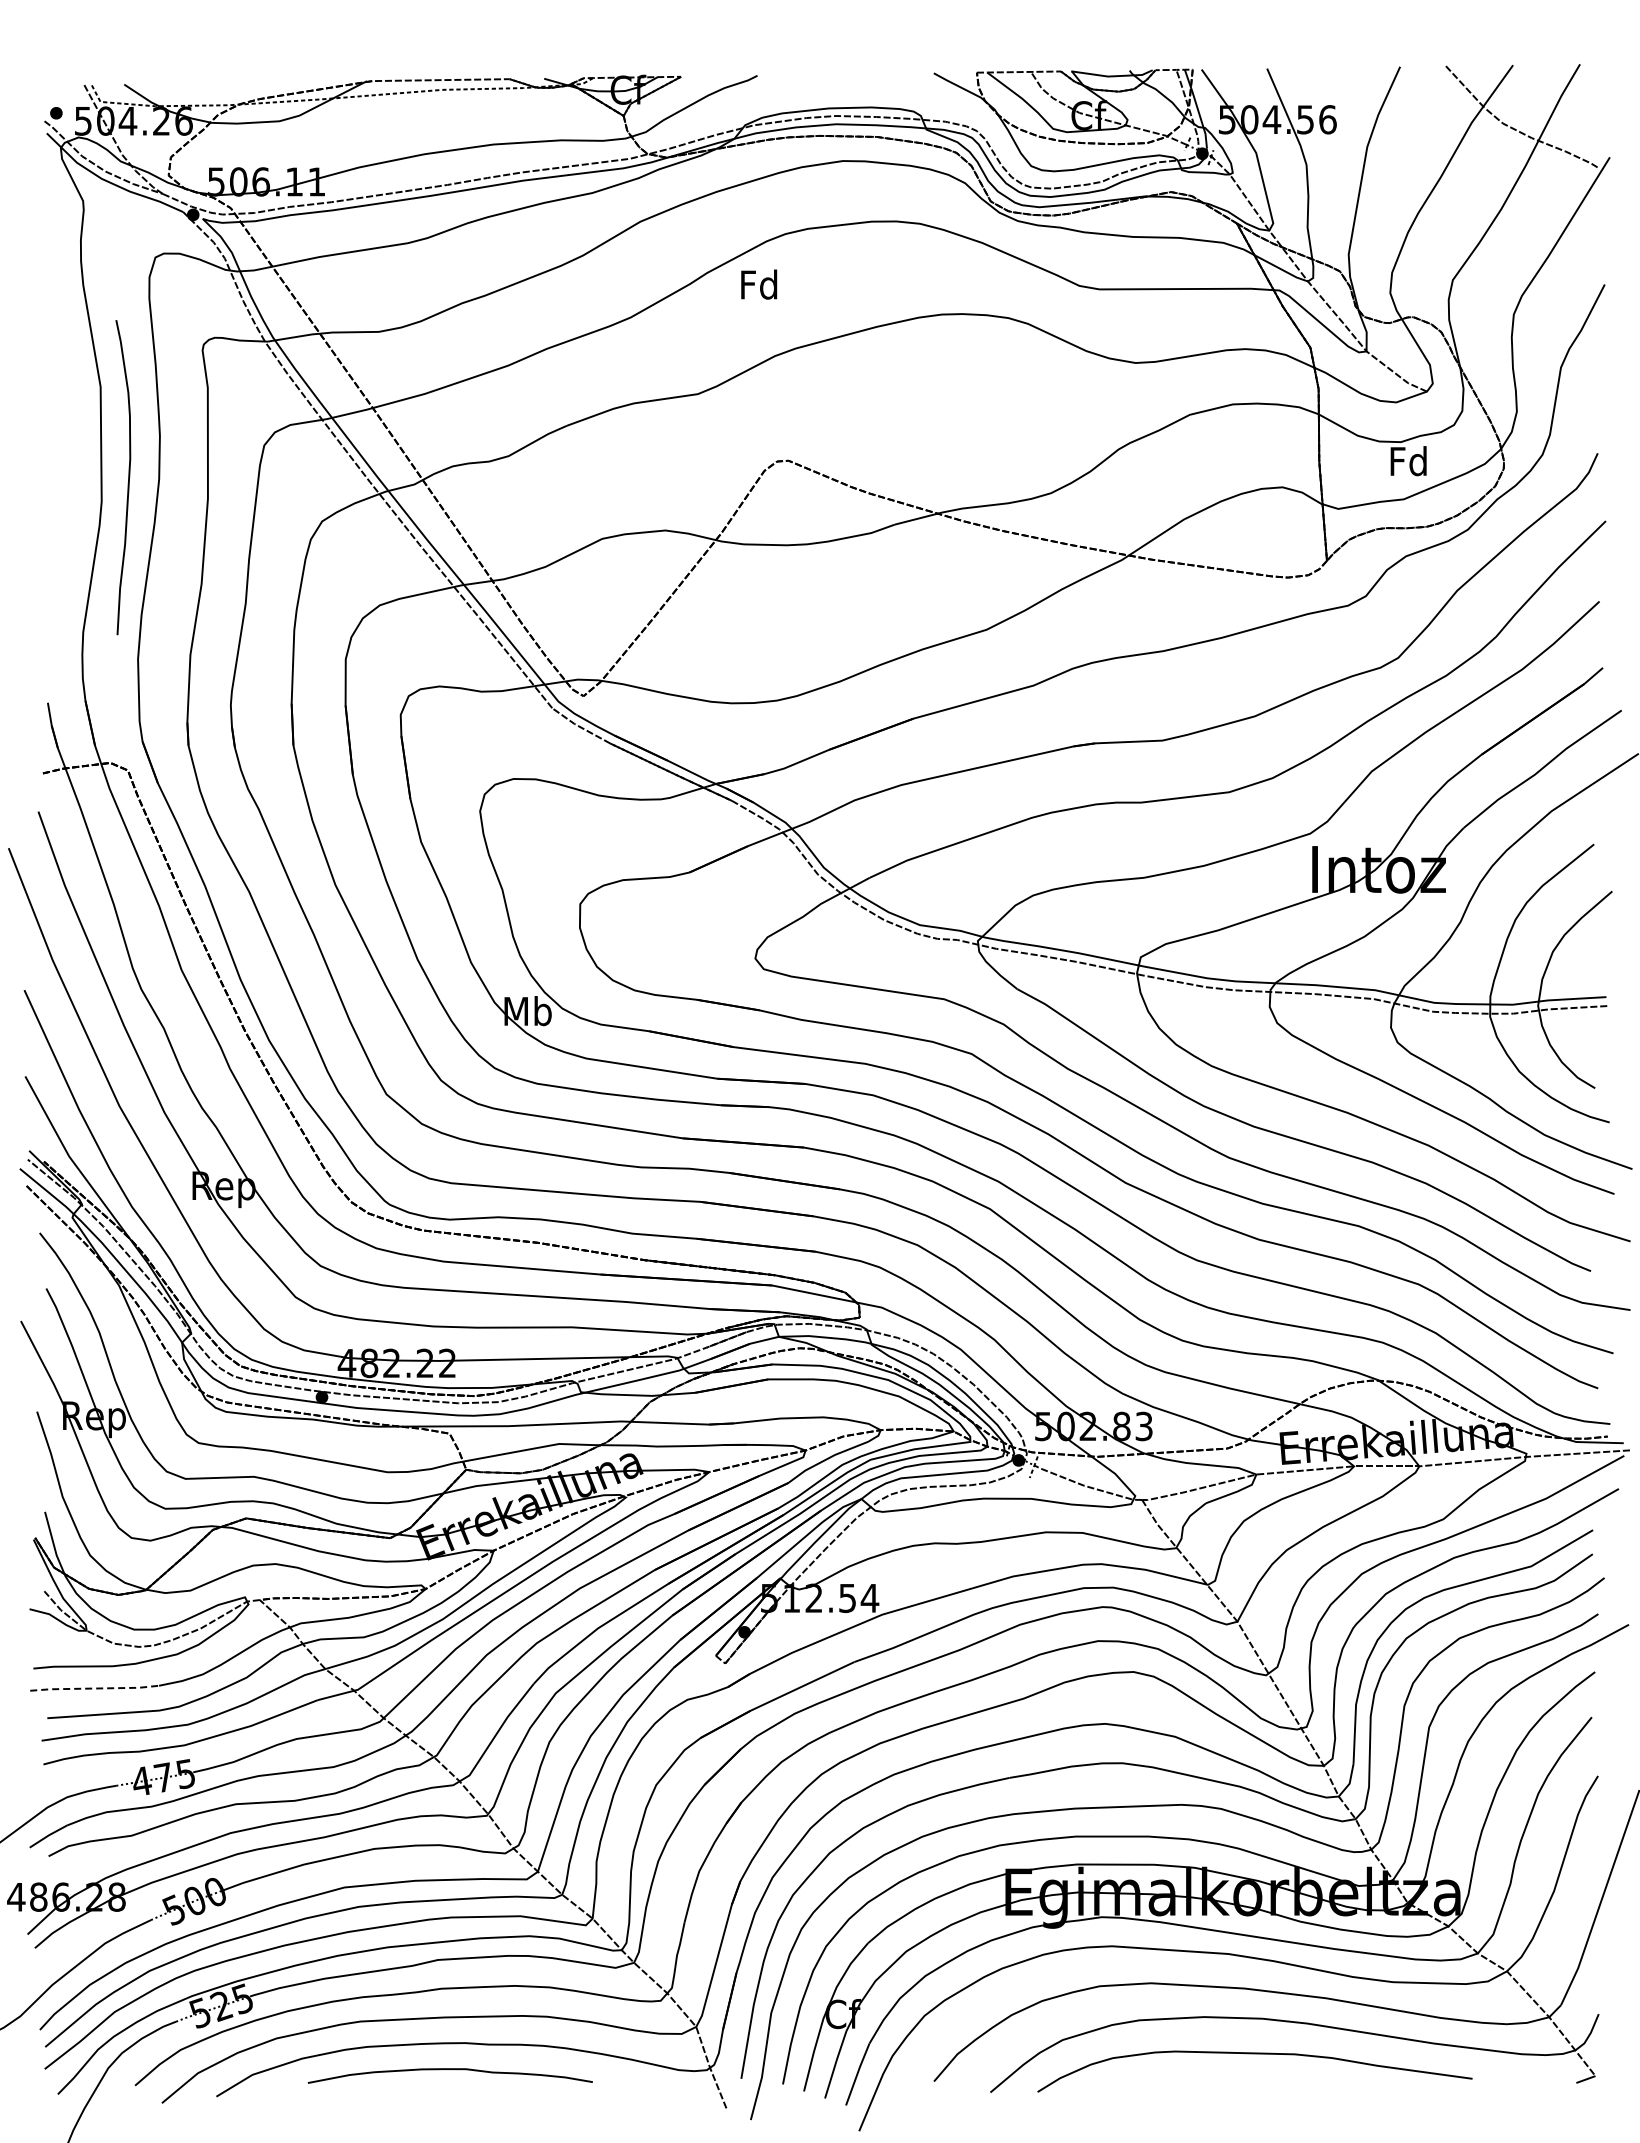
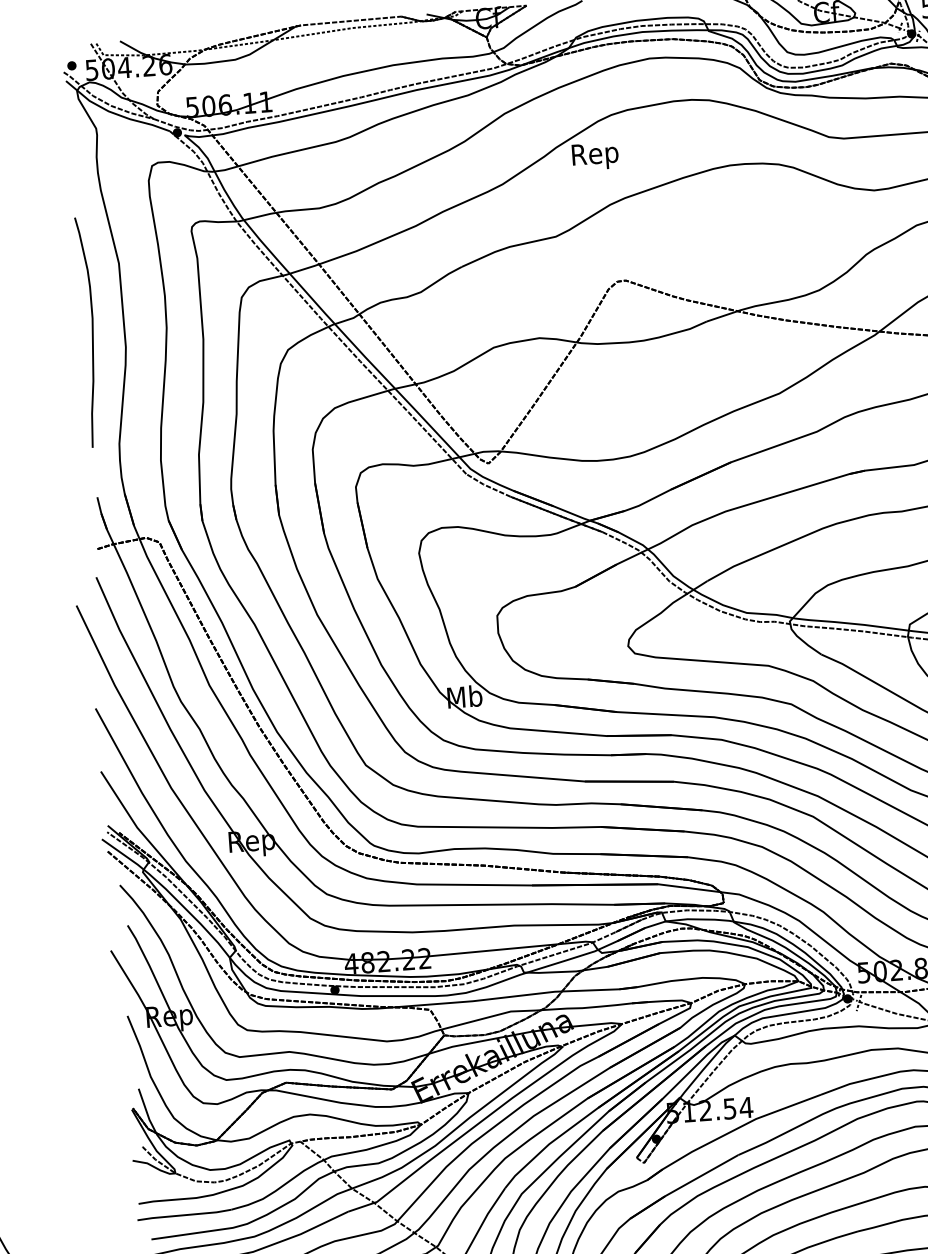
text: (759, 288) -> (595, 156), Fd -> Rep
curve: (128, 477) -> (92, 332), moved
line: (95, 1688) -> (185, 1215), dashed -> solid

